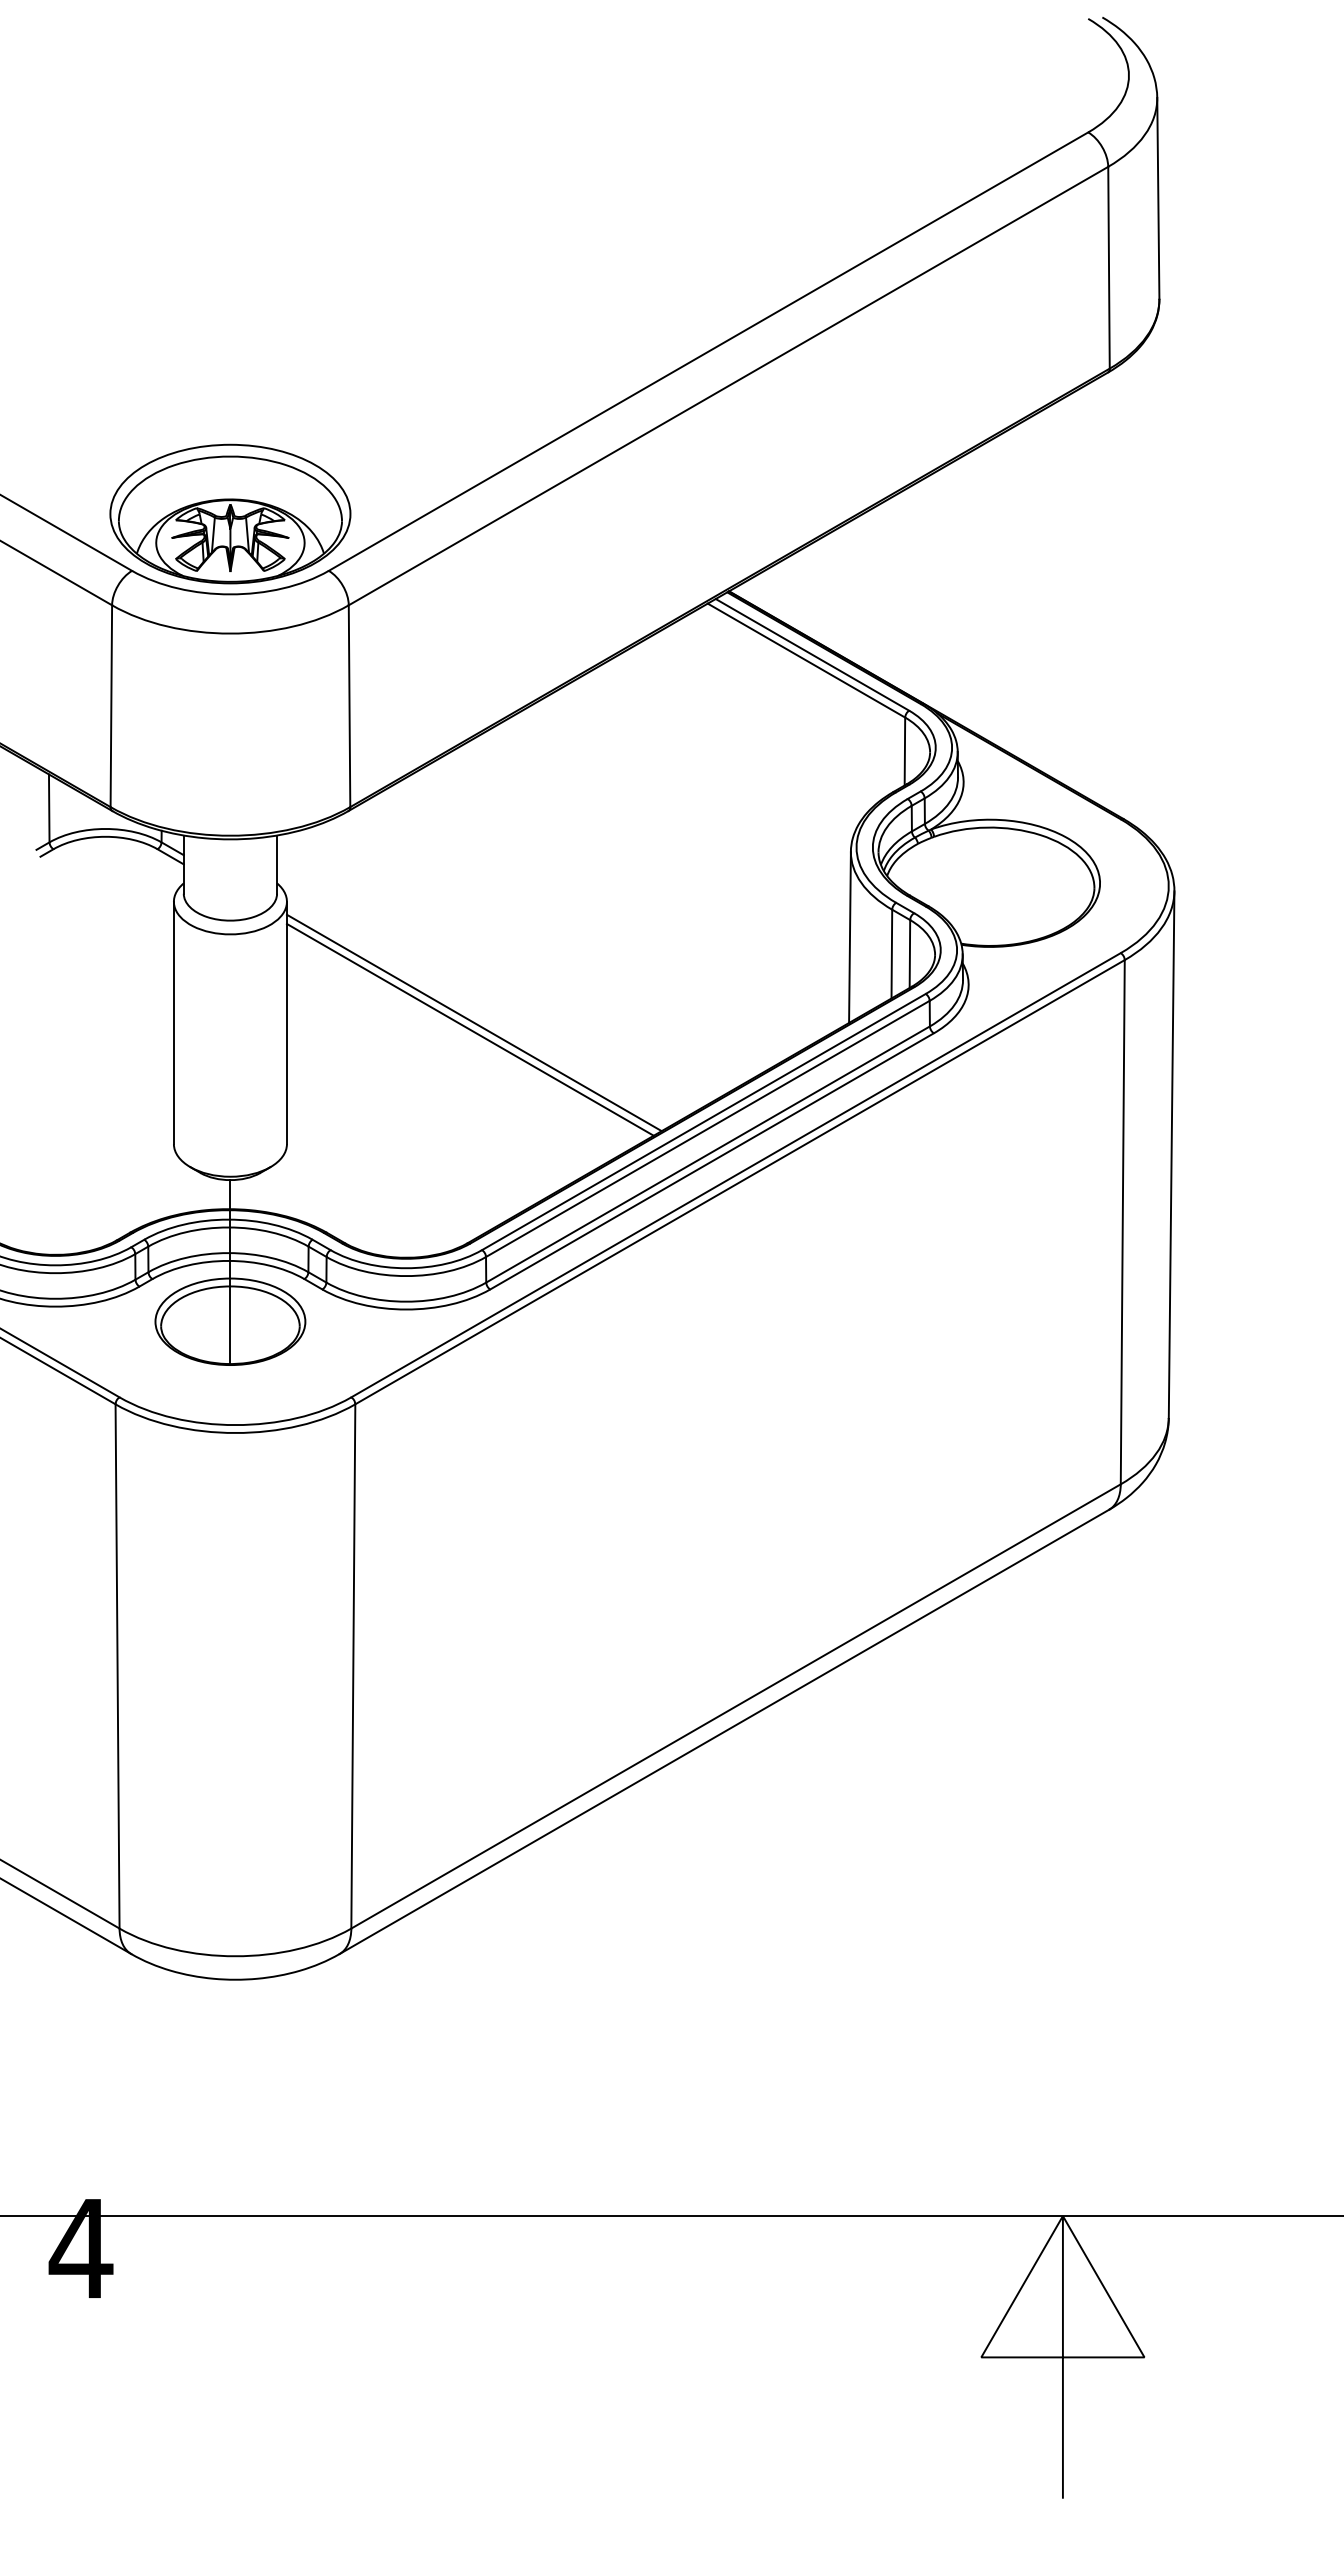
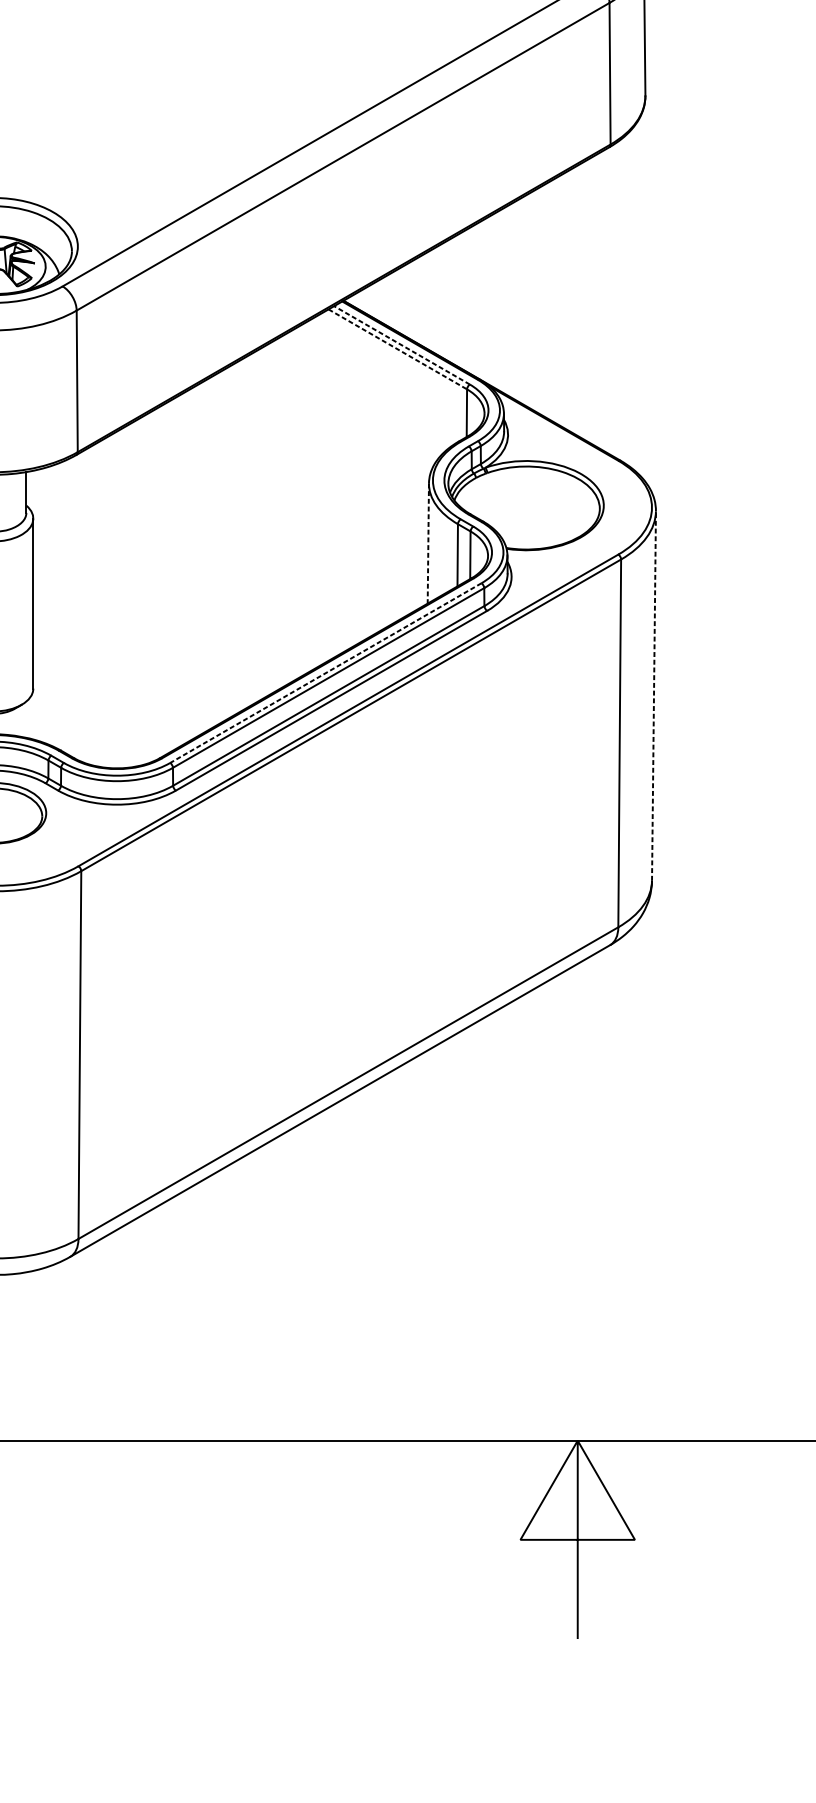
line: (812, 654) -> (402, 345), solid -> dashed
line: (806, 660) -> (397, 349), solid -> dashed
line: (849, 937) -> (428, 543), solid -> dashed
line: (473, 1022) -> (164, 603), removed
line: (469, 1029) -> (161, 608), removed
line: (703, 1122) -> (325, 673), solid -> dashed
line: (1171, 1154) -> (653, 695), solid -> dashed

